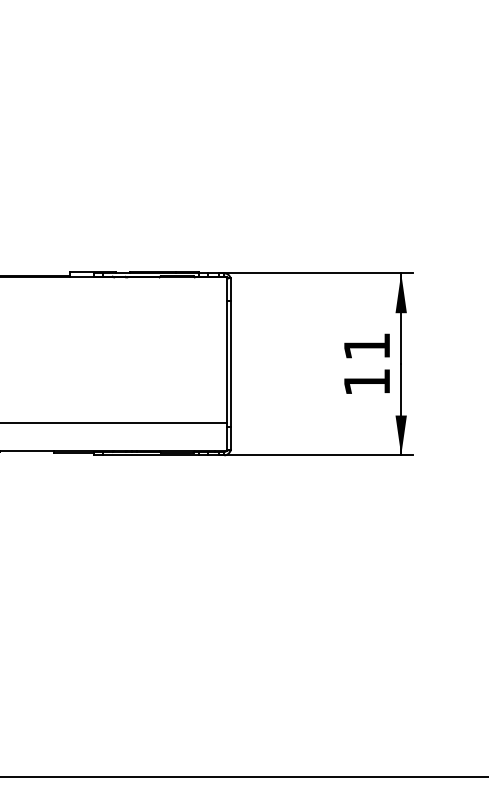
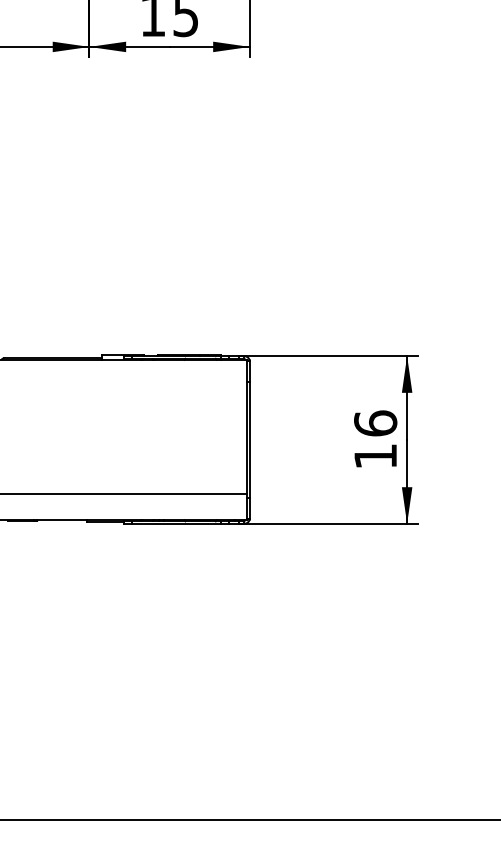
text: (366, 346) -> (375, 423), 11 -> 16

